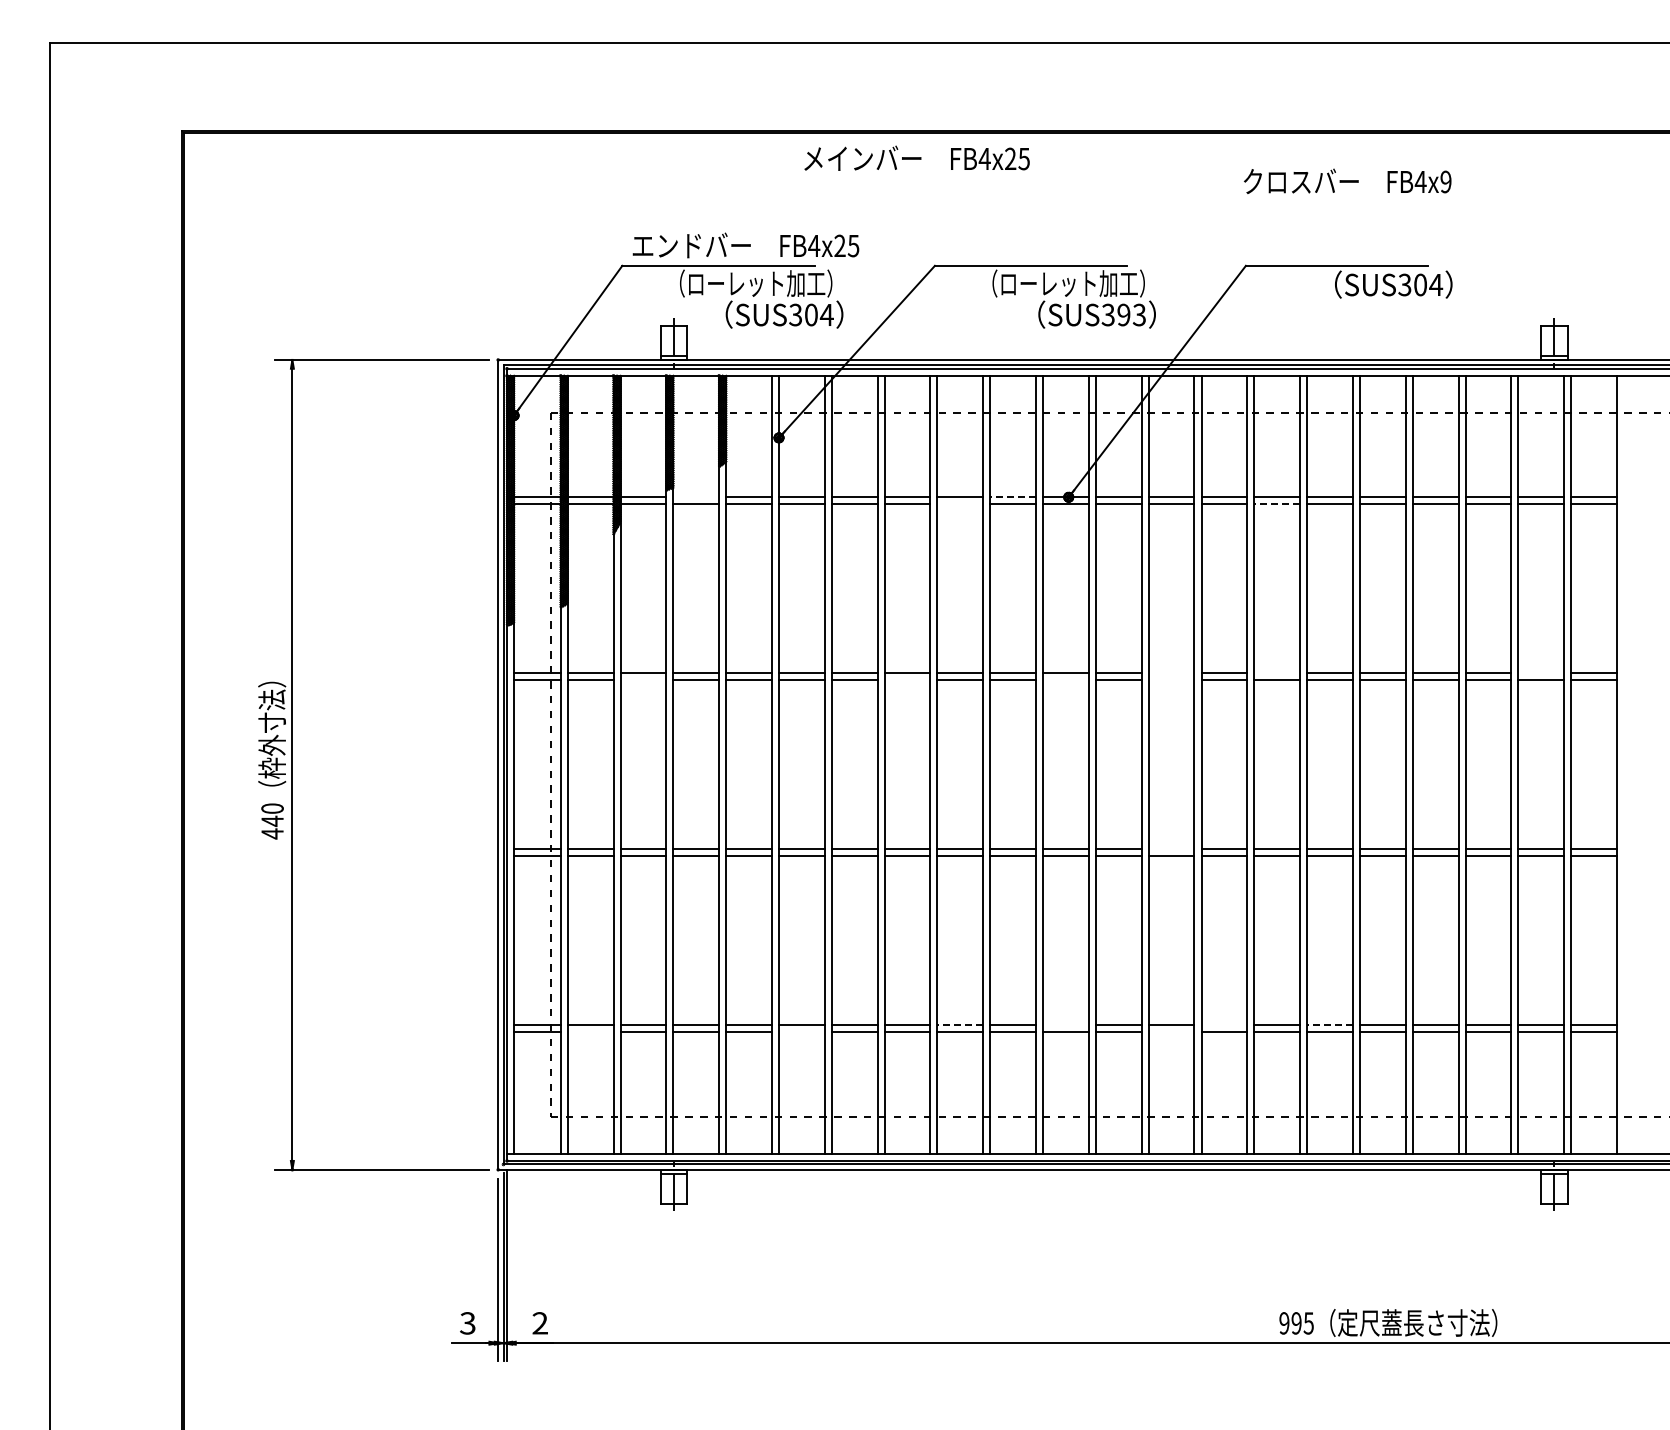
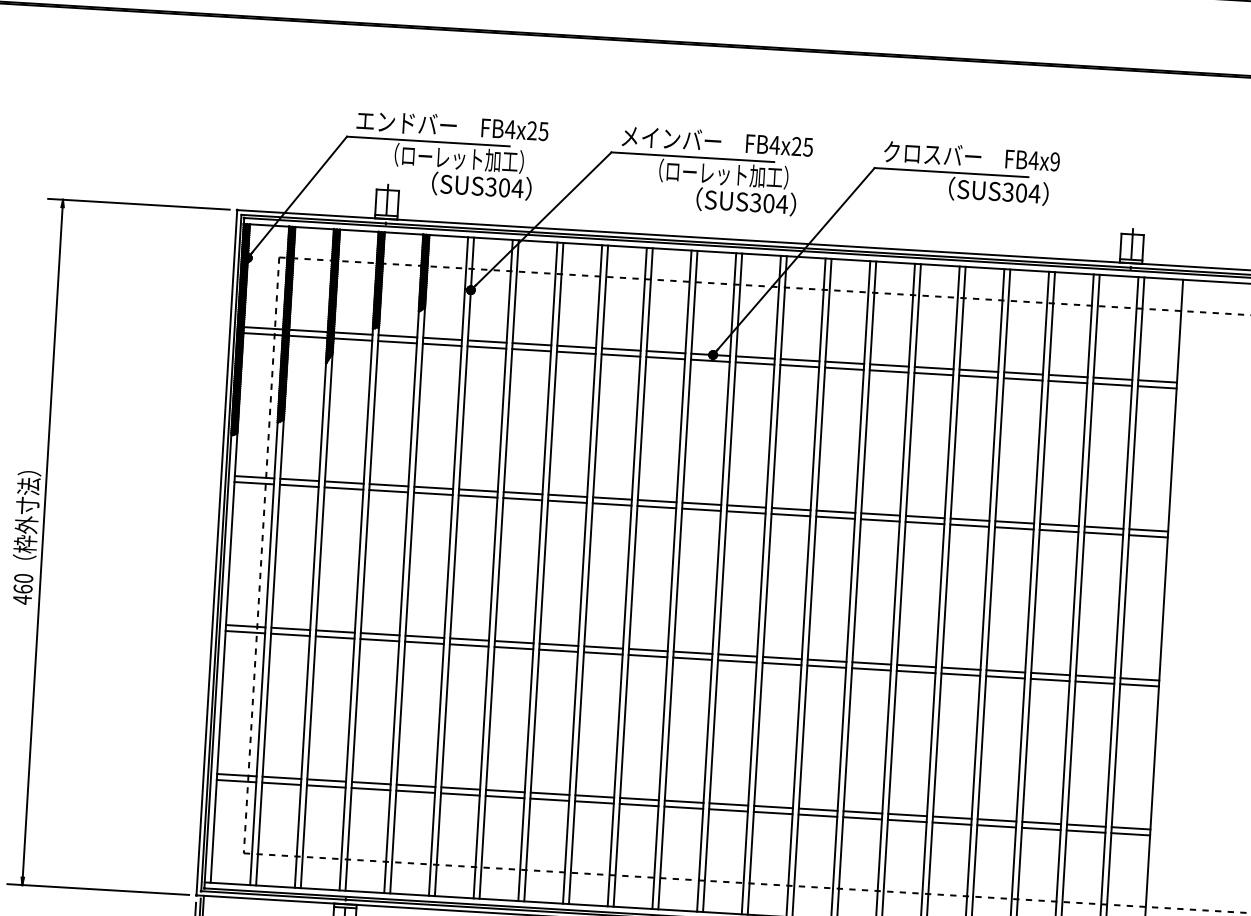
text: (916, 157) -> (717, 140), moved
text: (1347, 180) -> (971, 155), moved
text: (1131, 314) -> (775, 203), SUS393 -> SUS304
line: (696, 497) -> (398, 336), added
line: (1013, 497) -> (666, 352), dashed -> solid
line: (960, 504) -> (621, 355), added
line: (1277, 504) -> (889, 371), dashed -> solid
line: (1171, 673) -> (791, 509), added
line: (1277, 673) -> (880, 514), added
line: (1541, 673) -> (1104, 527), added
line: (643, 680) -> (344, 488), added
line: (907, 680) -> (567, 501), added
line: (1065, 680) -> (701, 509), added
line: (1171, 680) -> (790, 515), added
text: (272, 821) -> (23, 589), 440 -> 460
line: (1171, 849) -> (782, 658), added
line: (960, 1025) -> (594, 796), dashed -> solid
line: (1065, 1025) -> (683, 801), added
line: (1224, 1025) -> (818, 809), added
line: (1330, 1025) -> (908, 815), dashed -> solid
line: (590, 1032) -> (281, 783), added
line: (801, 1032) -> (460, 794), added
line: (1171, 1032) -> (773, 813), added

